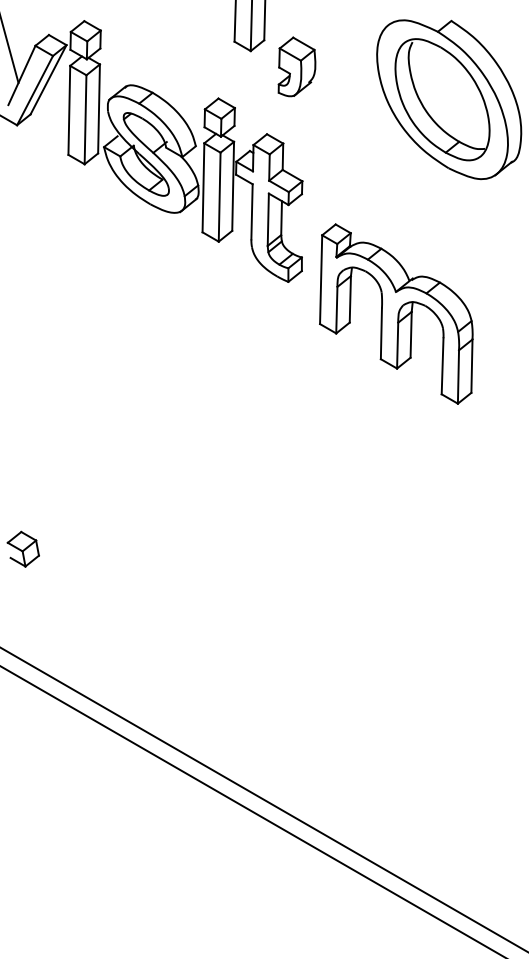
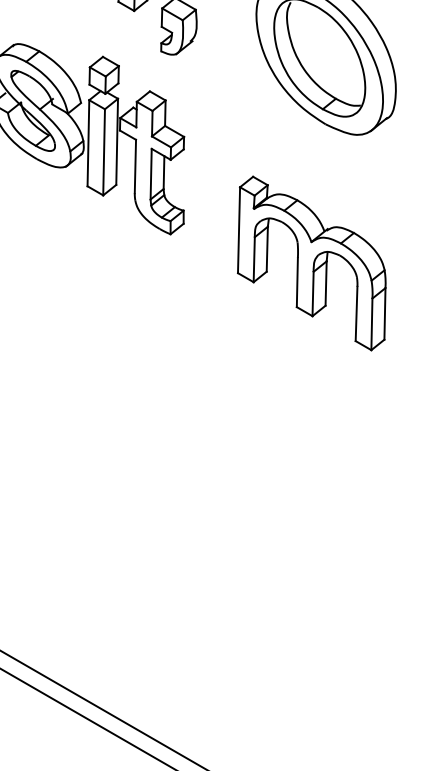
part: (396, 313) -> (311, 262), moved

